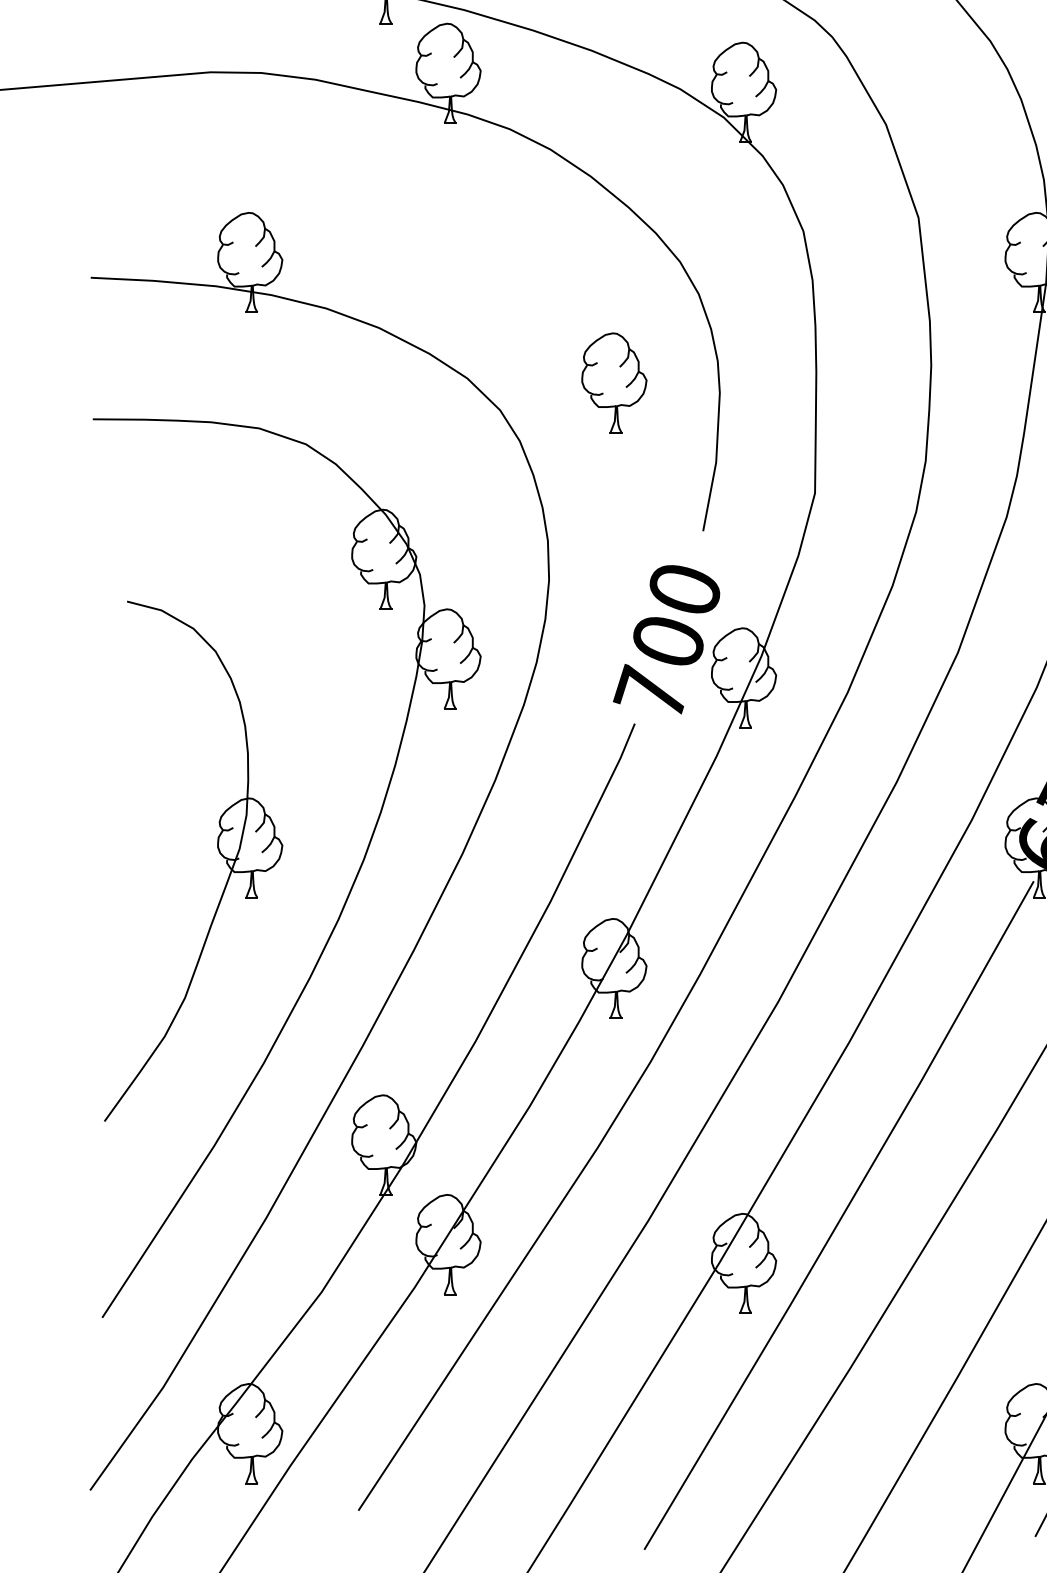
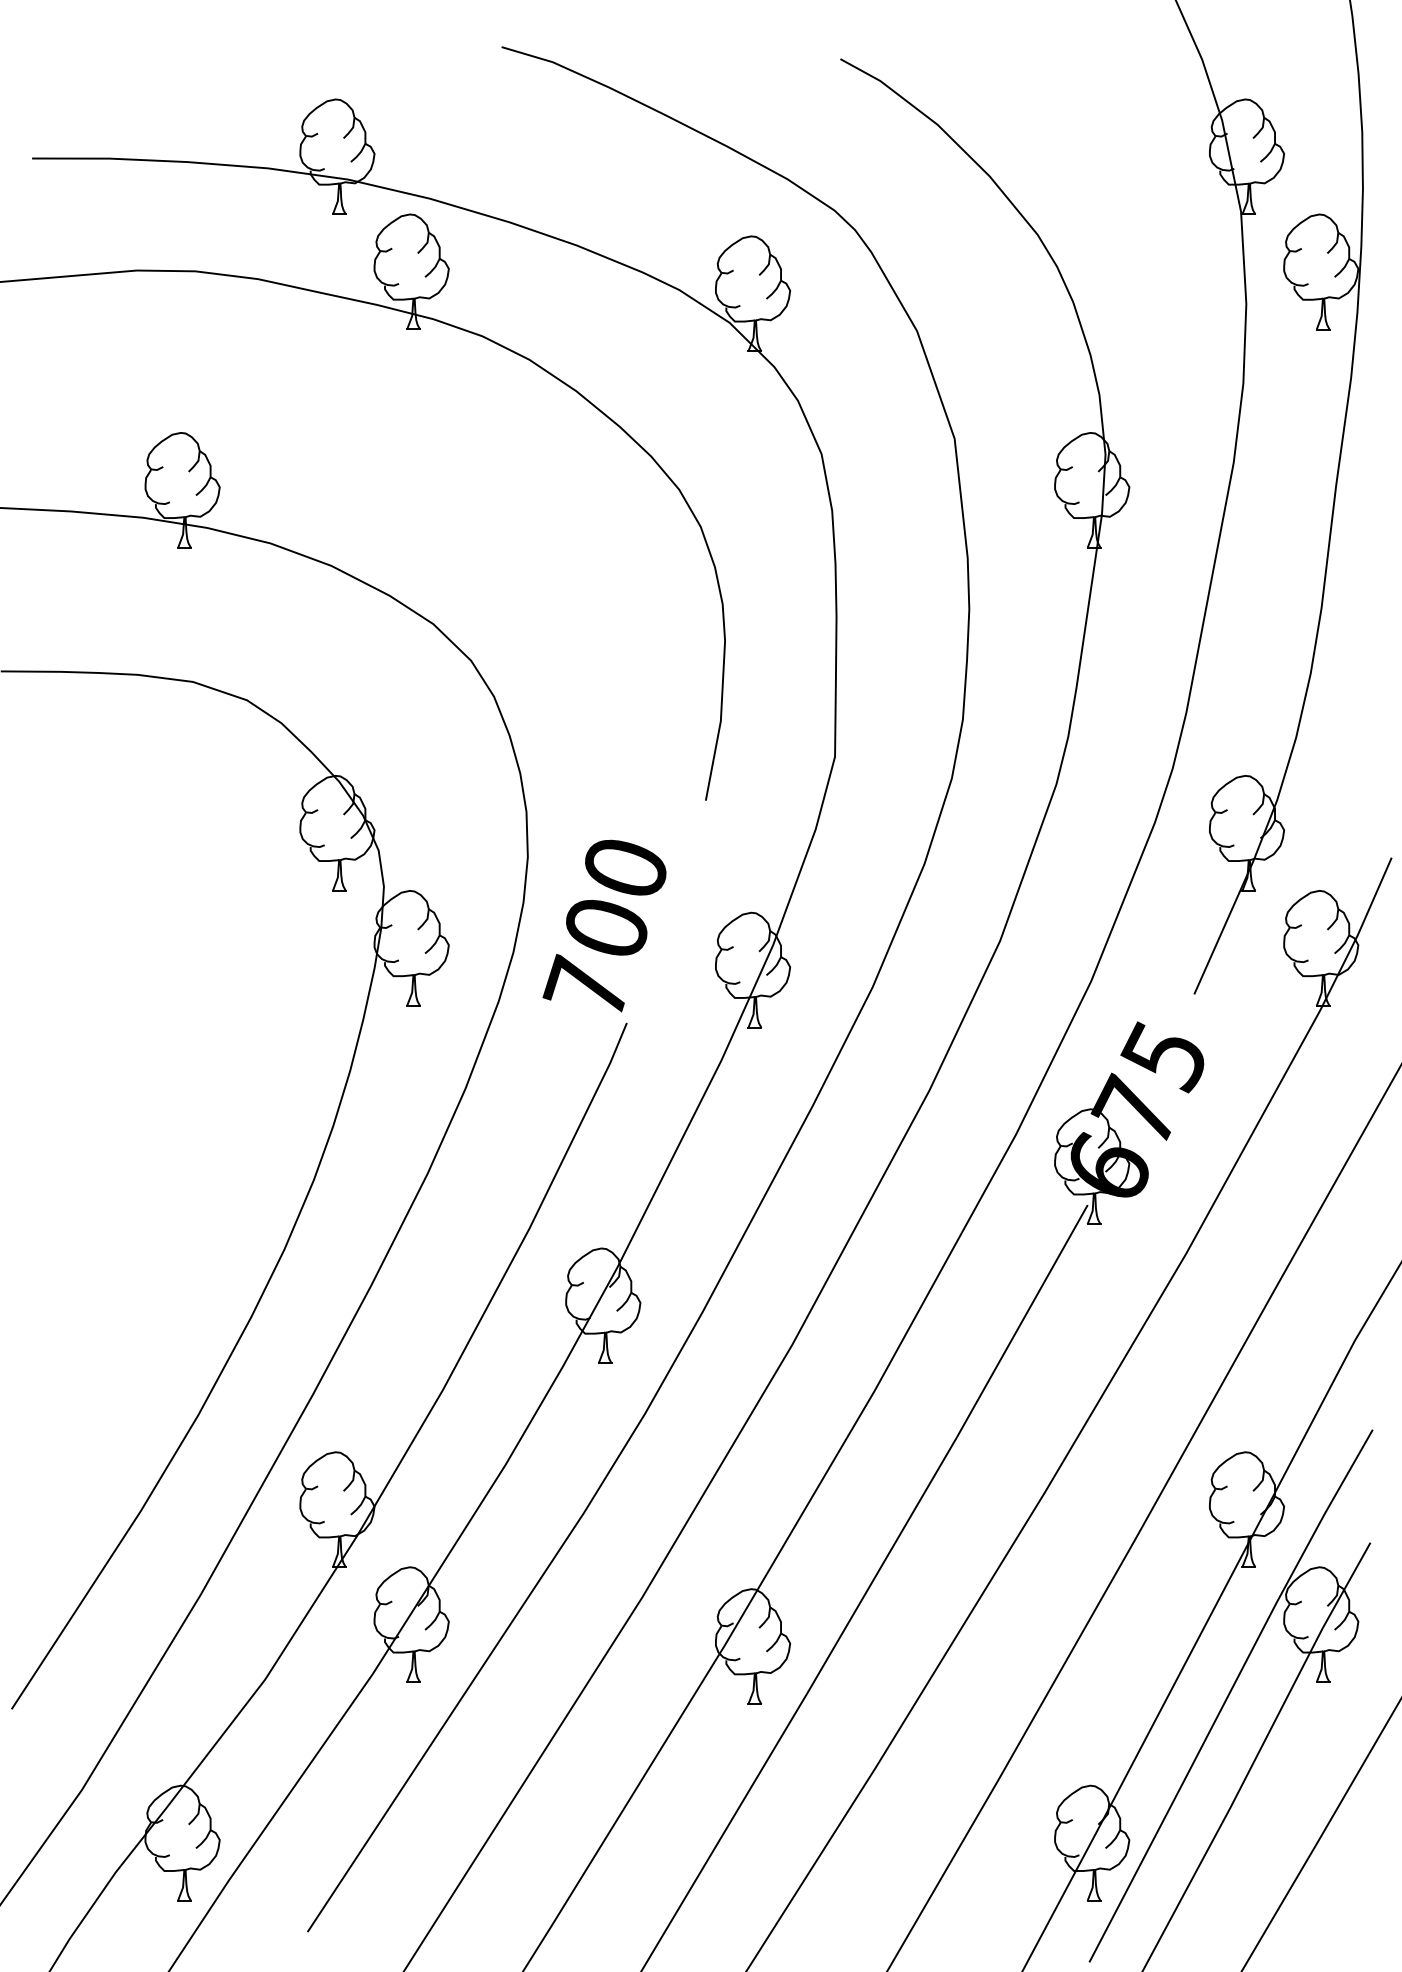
part: (614, 383) -> (603, 629), removed
text: (666, 639) -> (604, 925), moved
part: (218, 850) -> (145, 1169), removed

